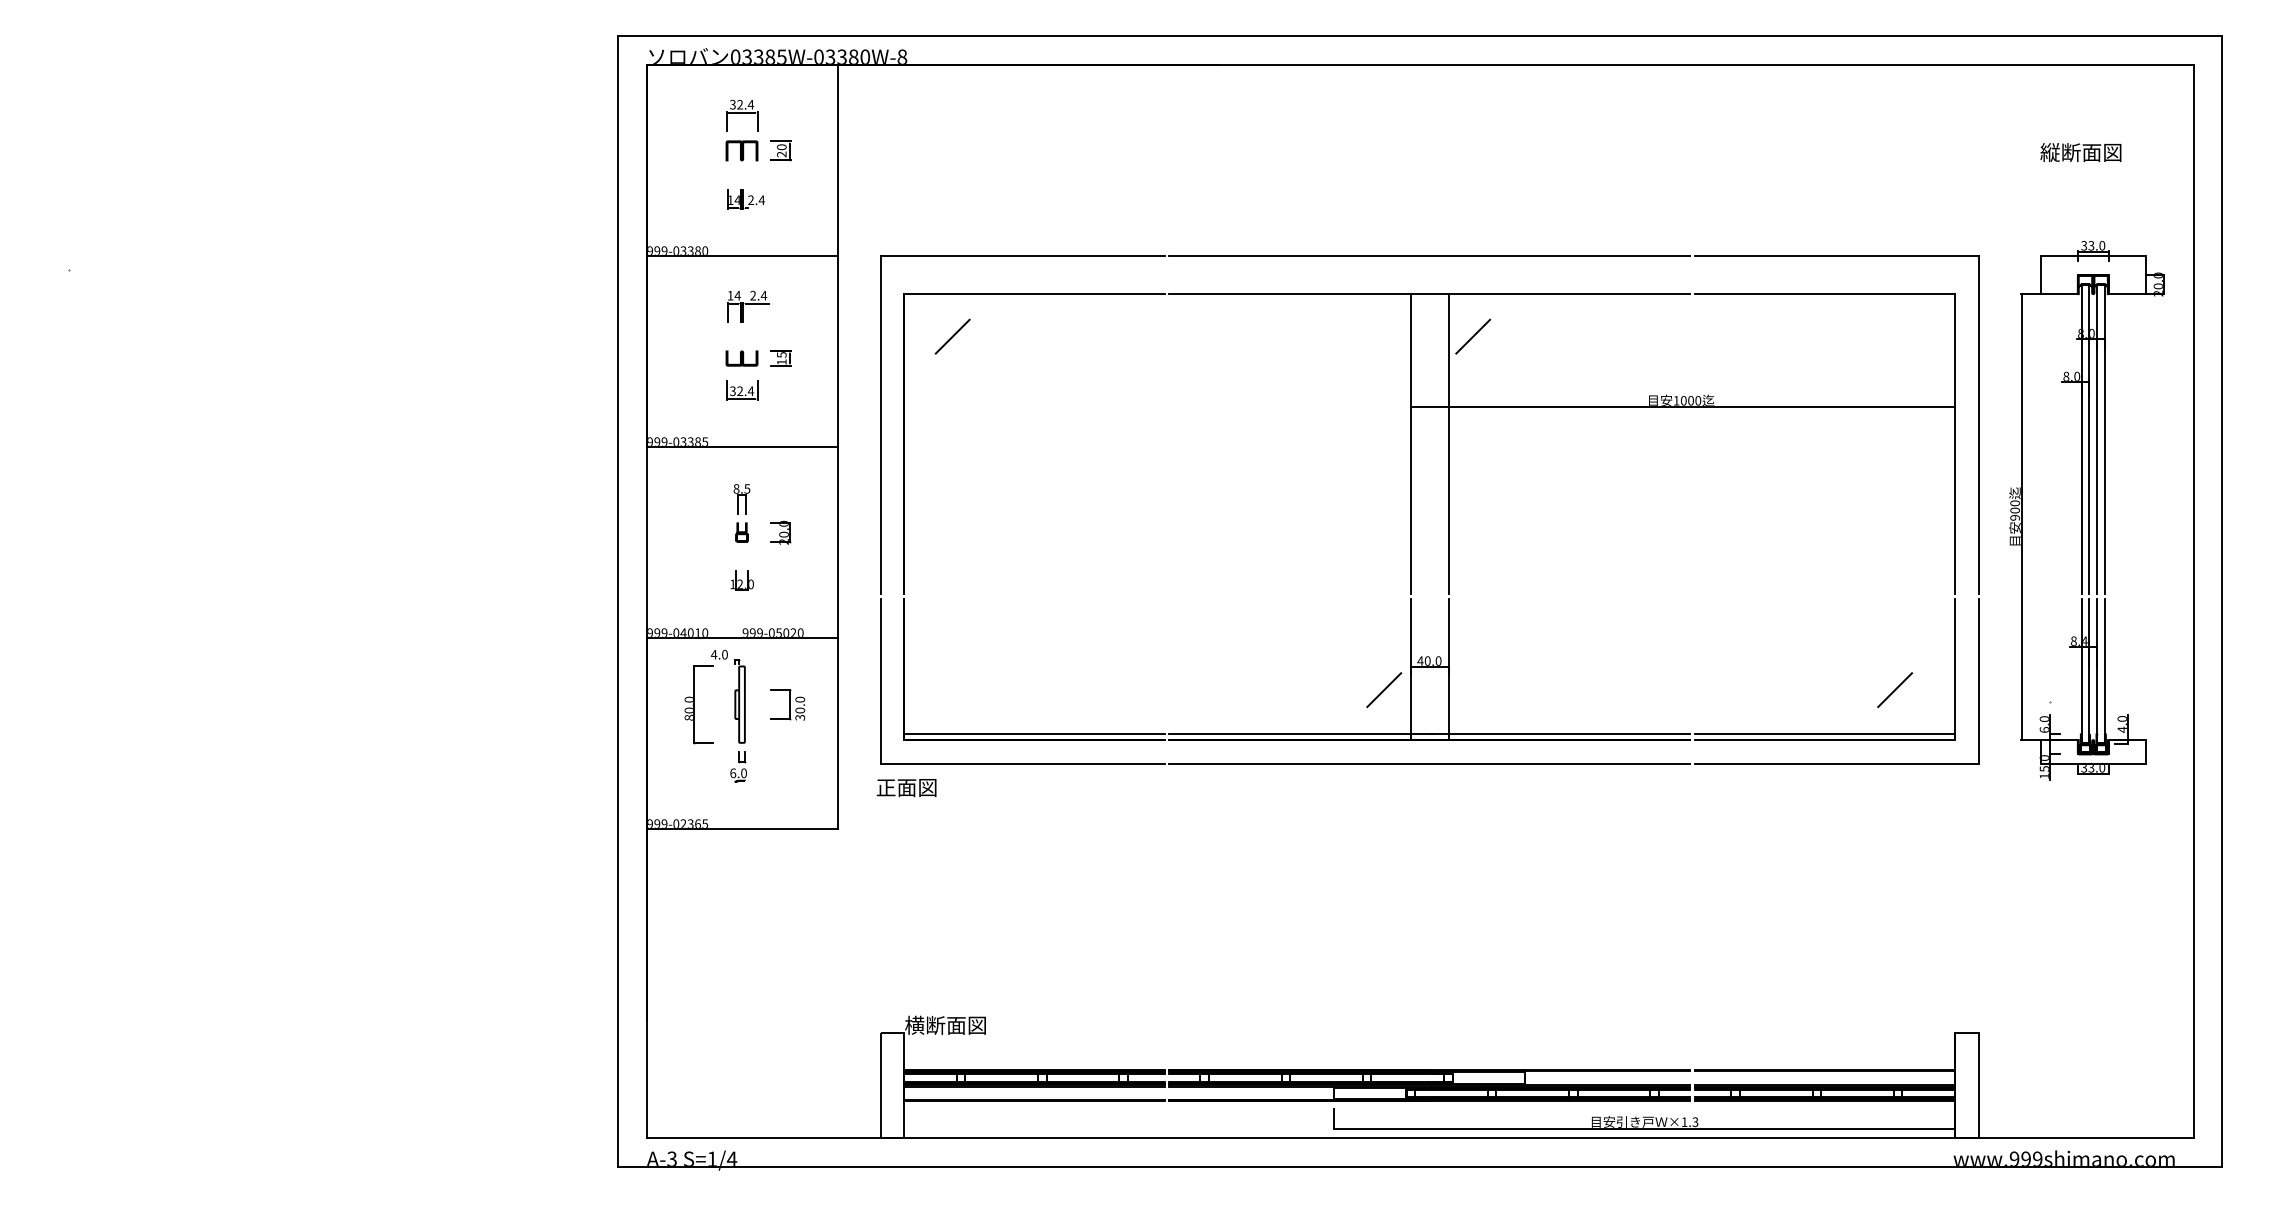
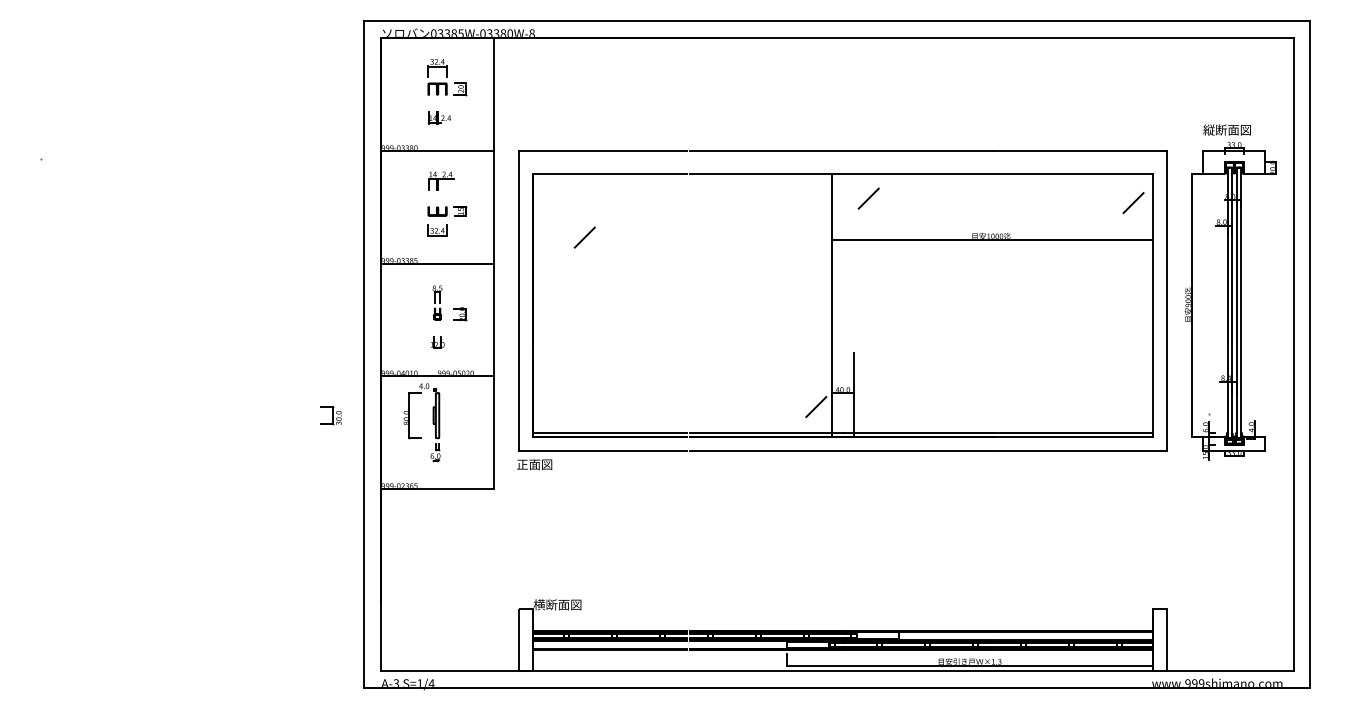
text: (2079, 151) -> (1226, 129), moved
line: (952, 336) -> (584, 237), moved
line: (1449, 443) -> (854, 261), removed
line: (1894, 690) -> (1133, 203), moved
part: (786, 704) -> (330, 415), moved

